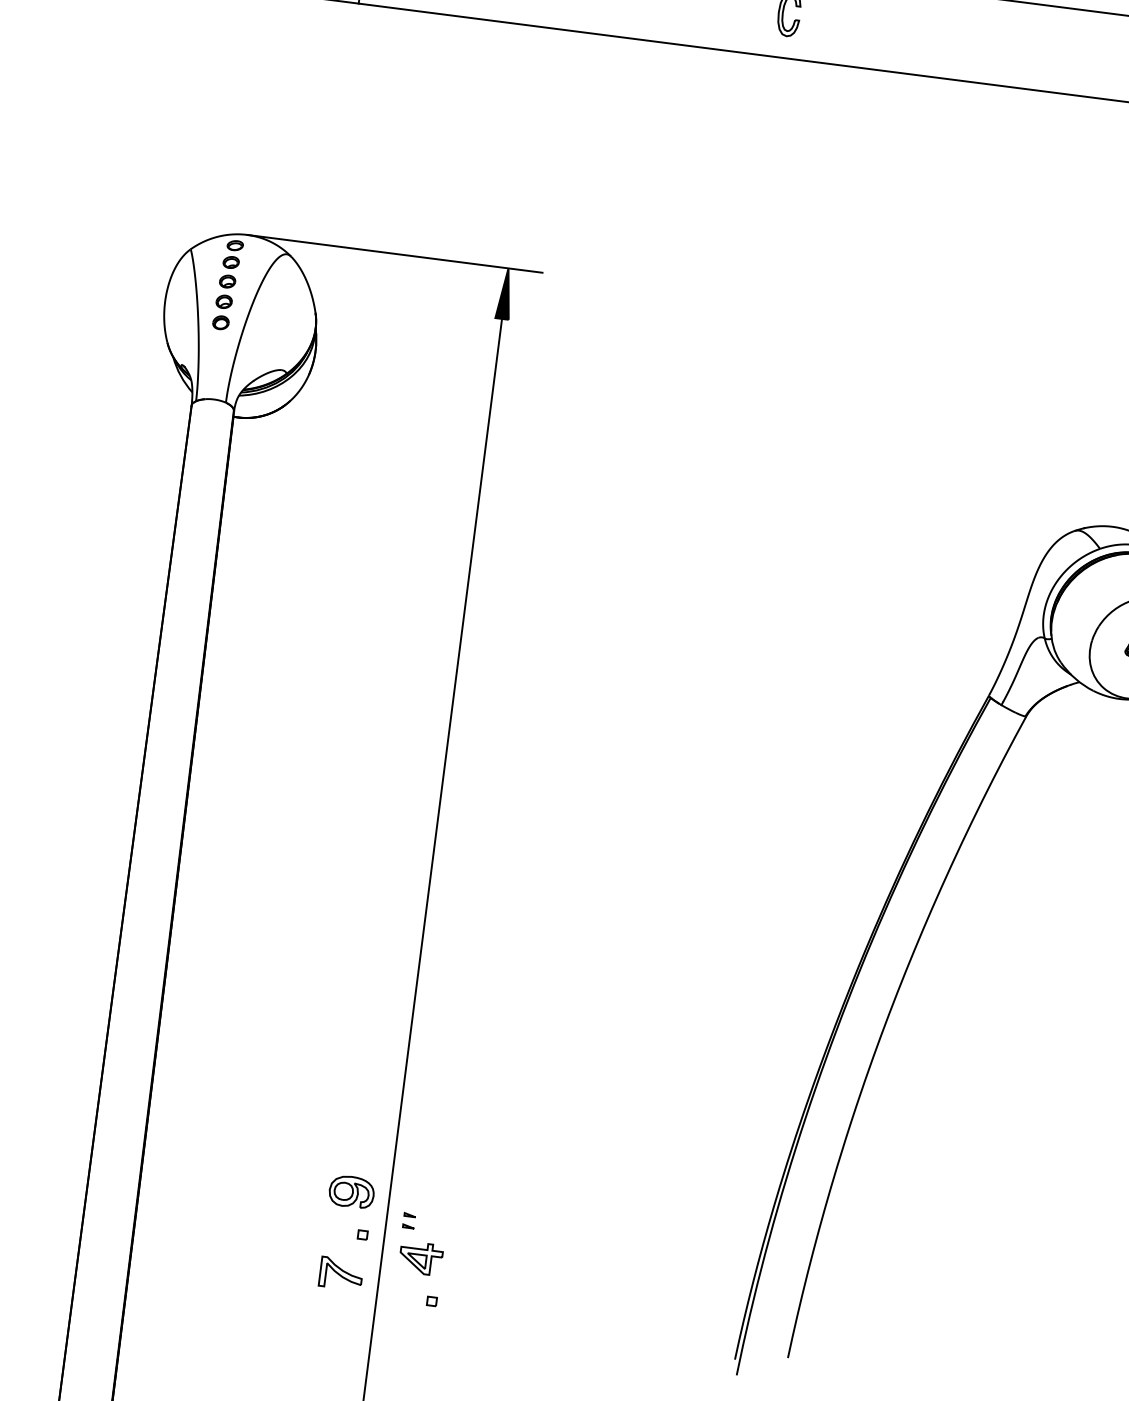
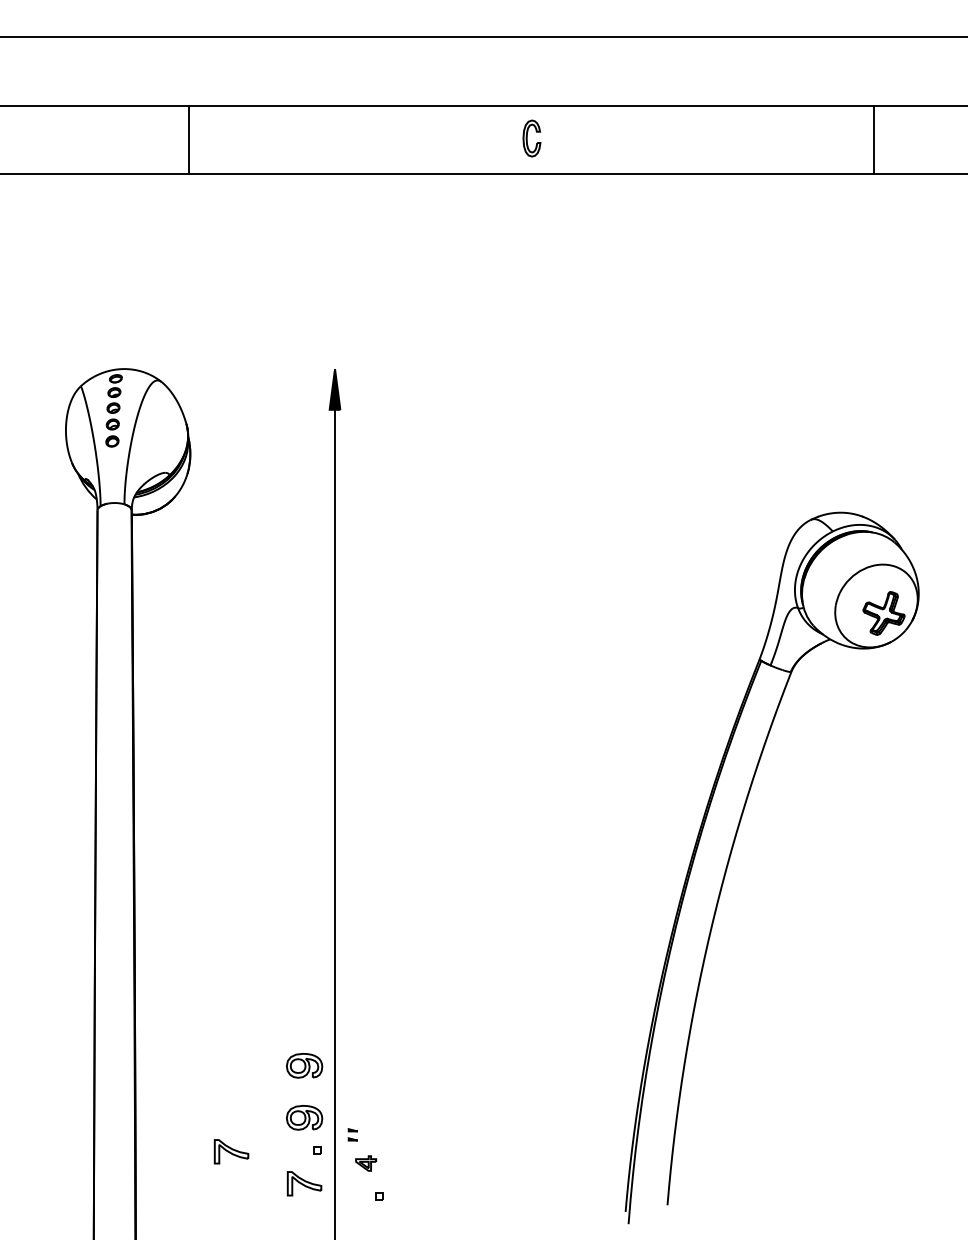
line: (394, 254) -> (243, 369), removed
part: (360, 1127) -> (304, 1065), added
part: (255, 1222) -> (231, 1151), added
part: (420, 1258) -> (365, 1163), size x0.6

